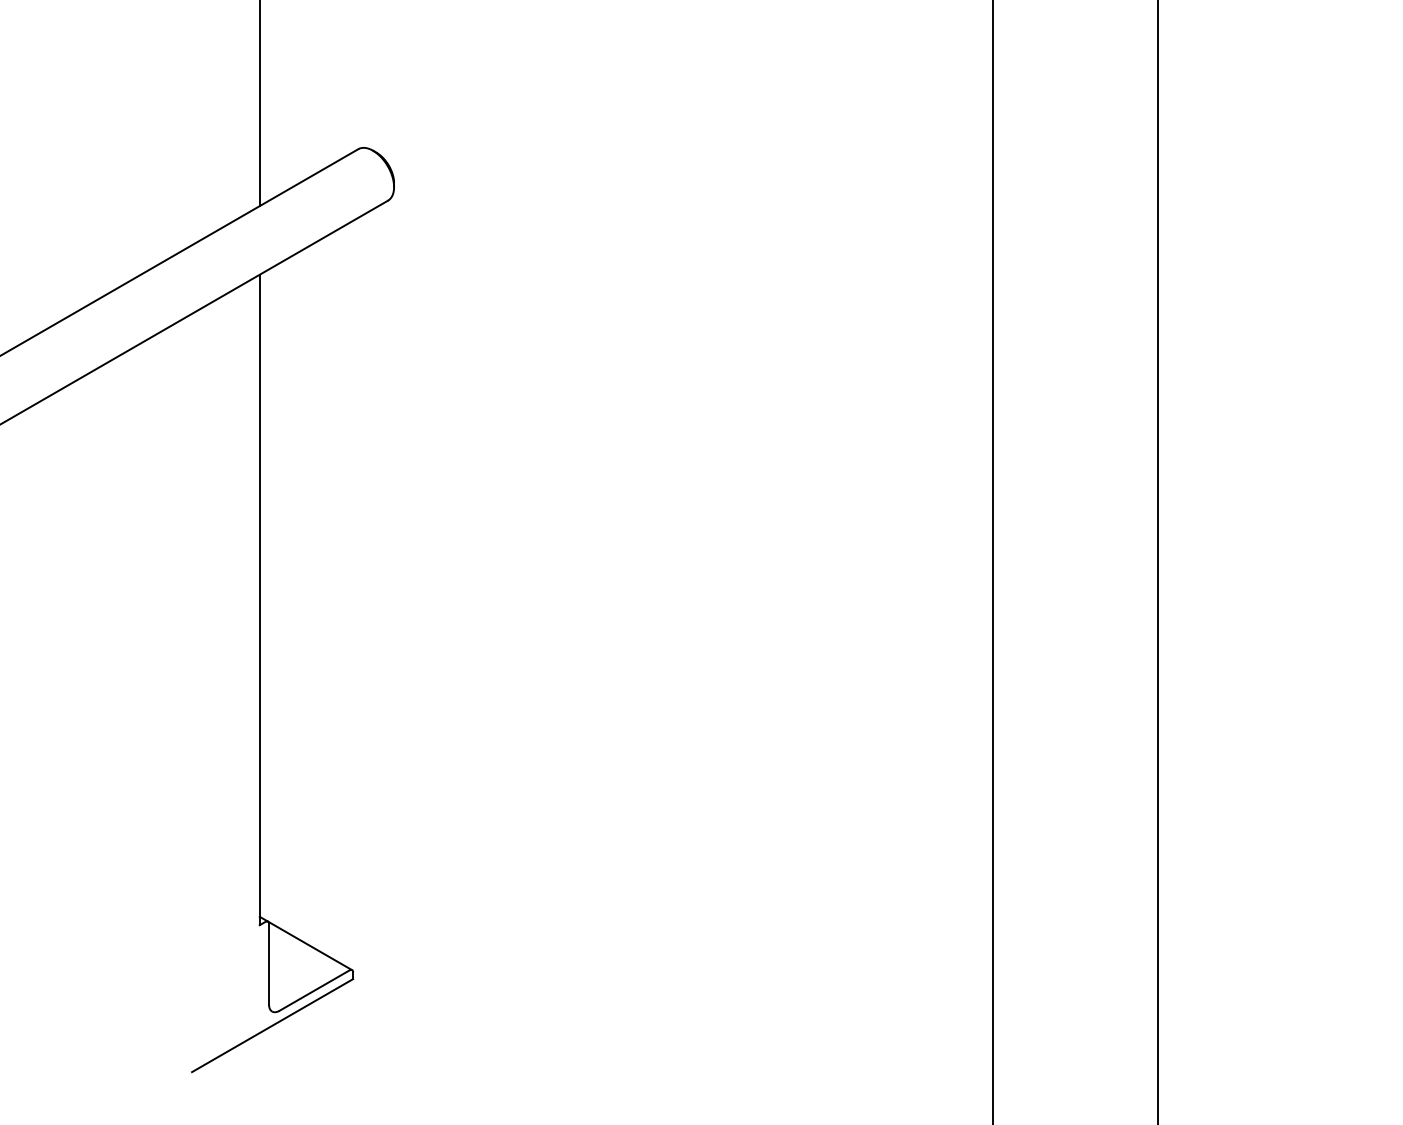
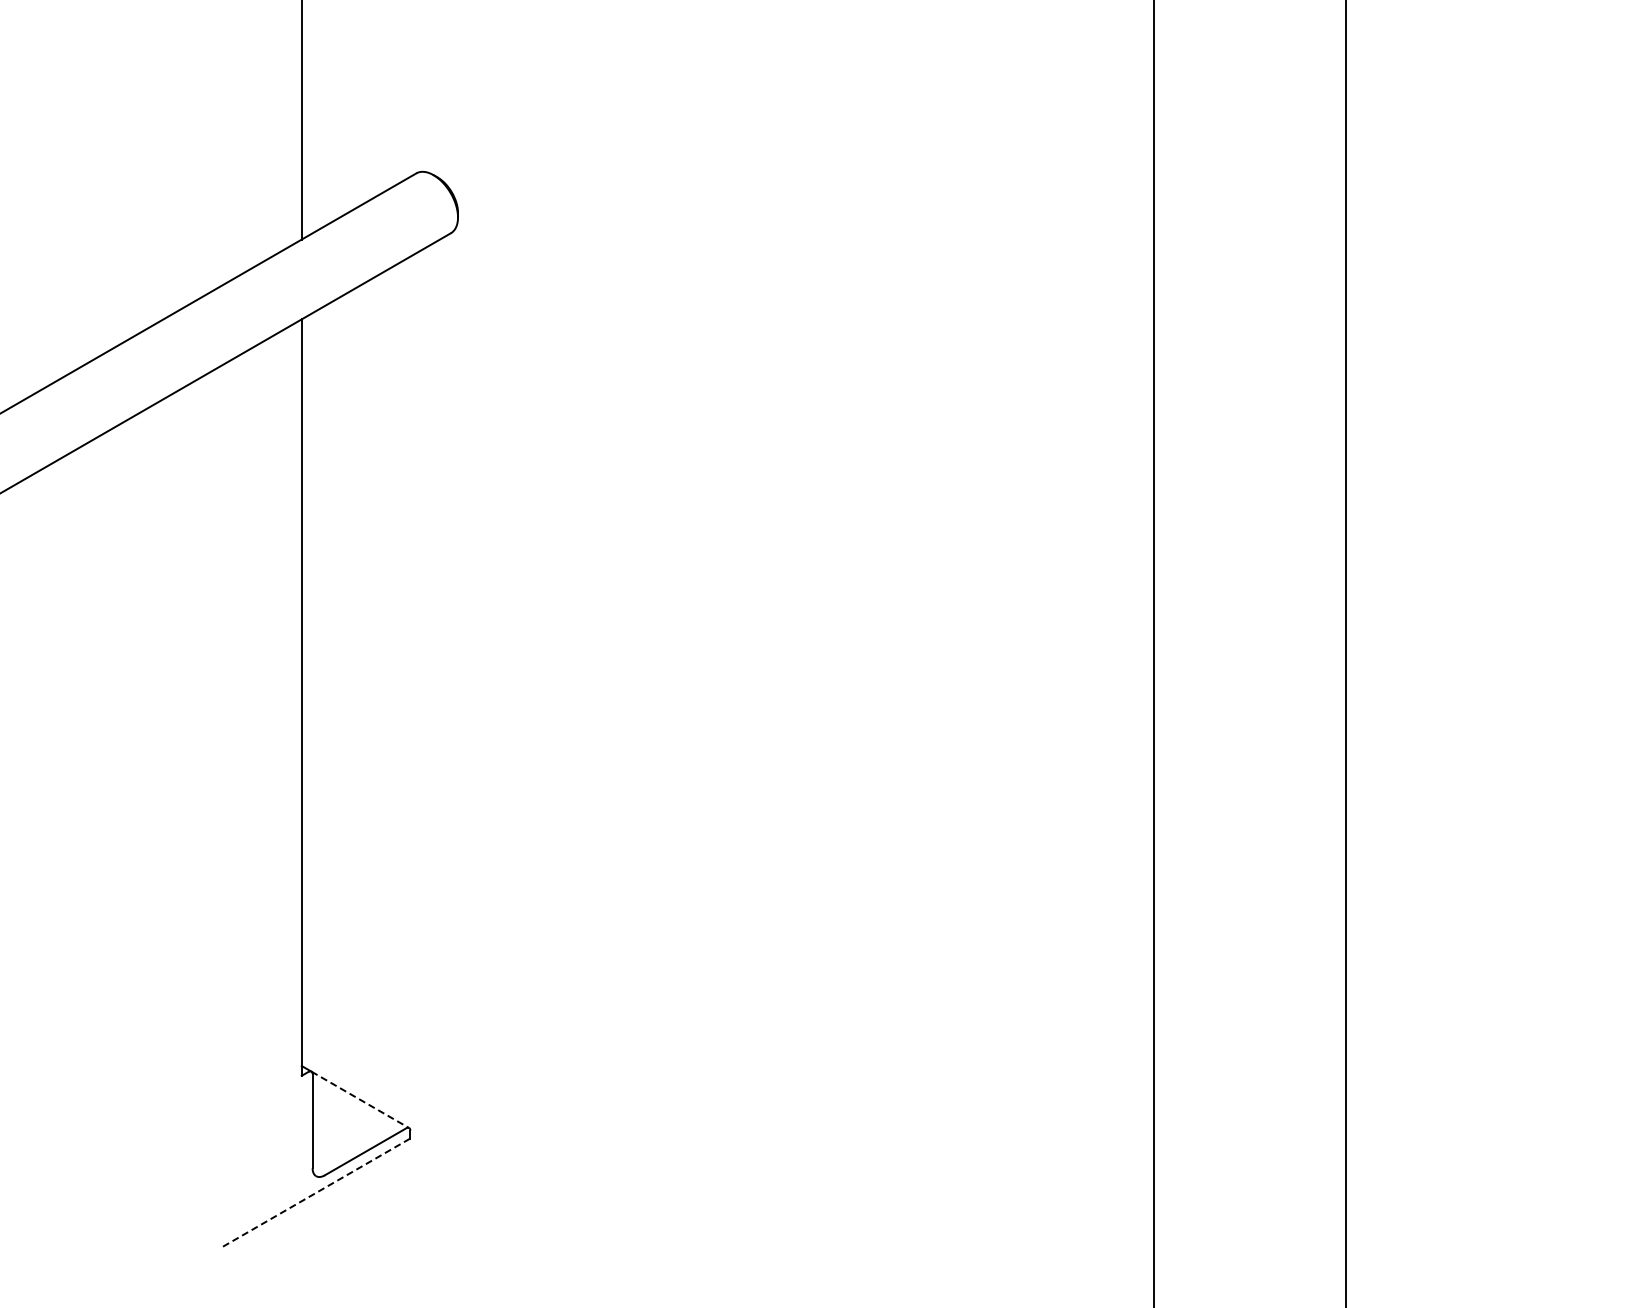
line: (310, 946) -> (360, 1100), solid -> dashed
line: (273, 1025) -> (317, 1192), solid -> dashed

